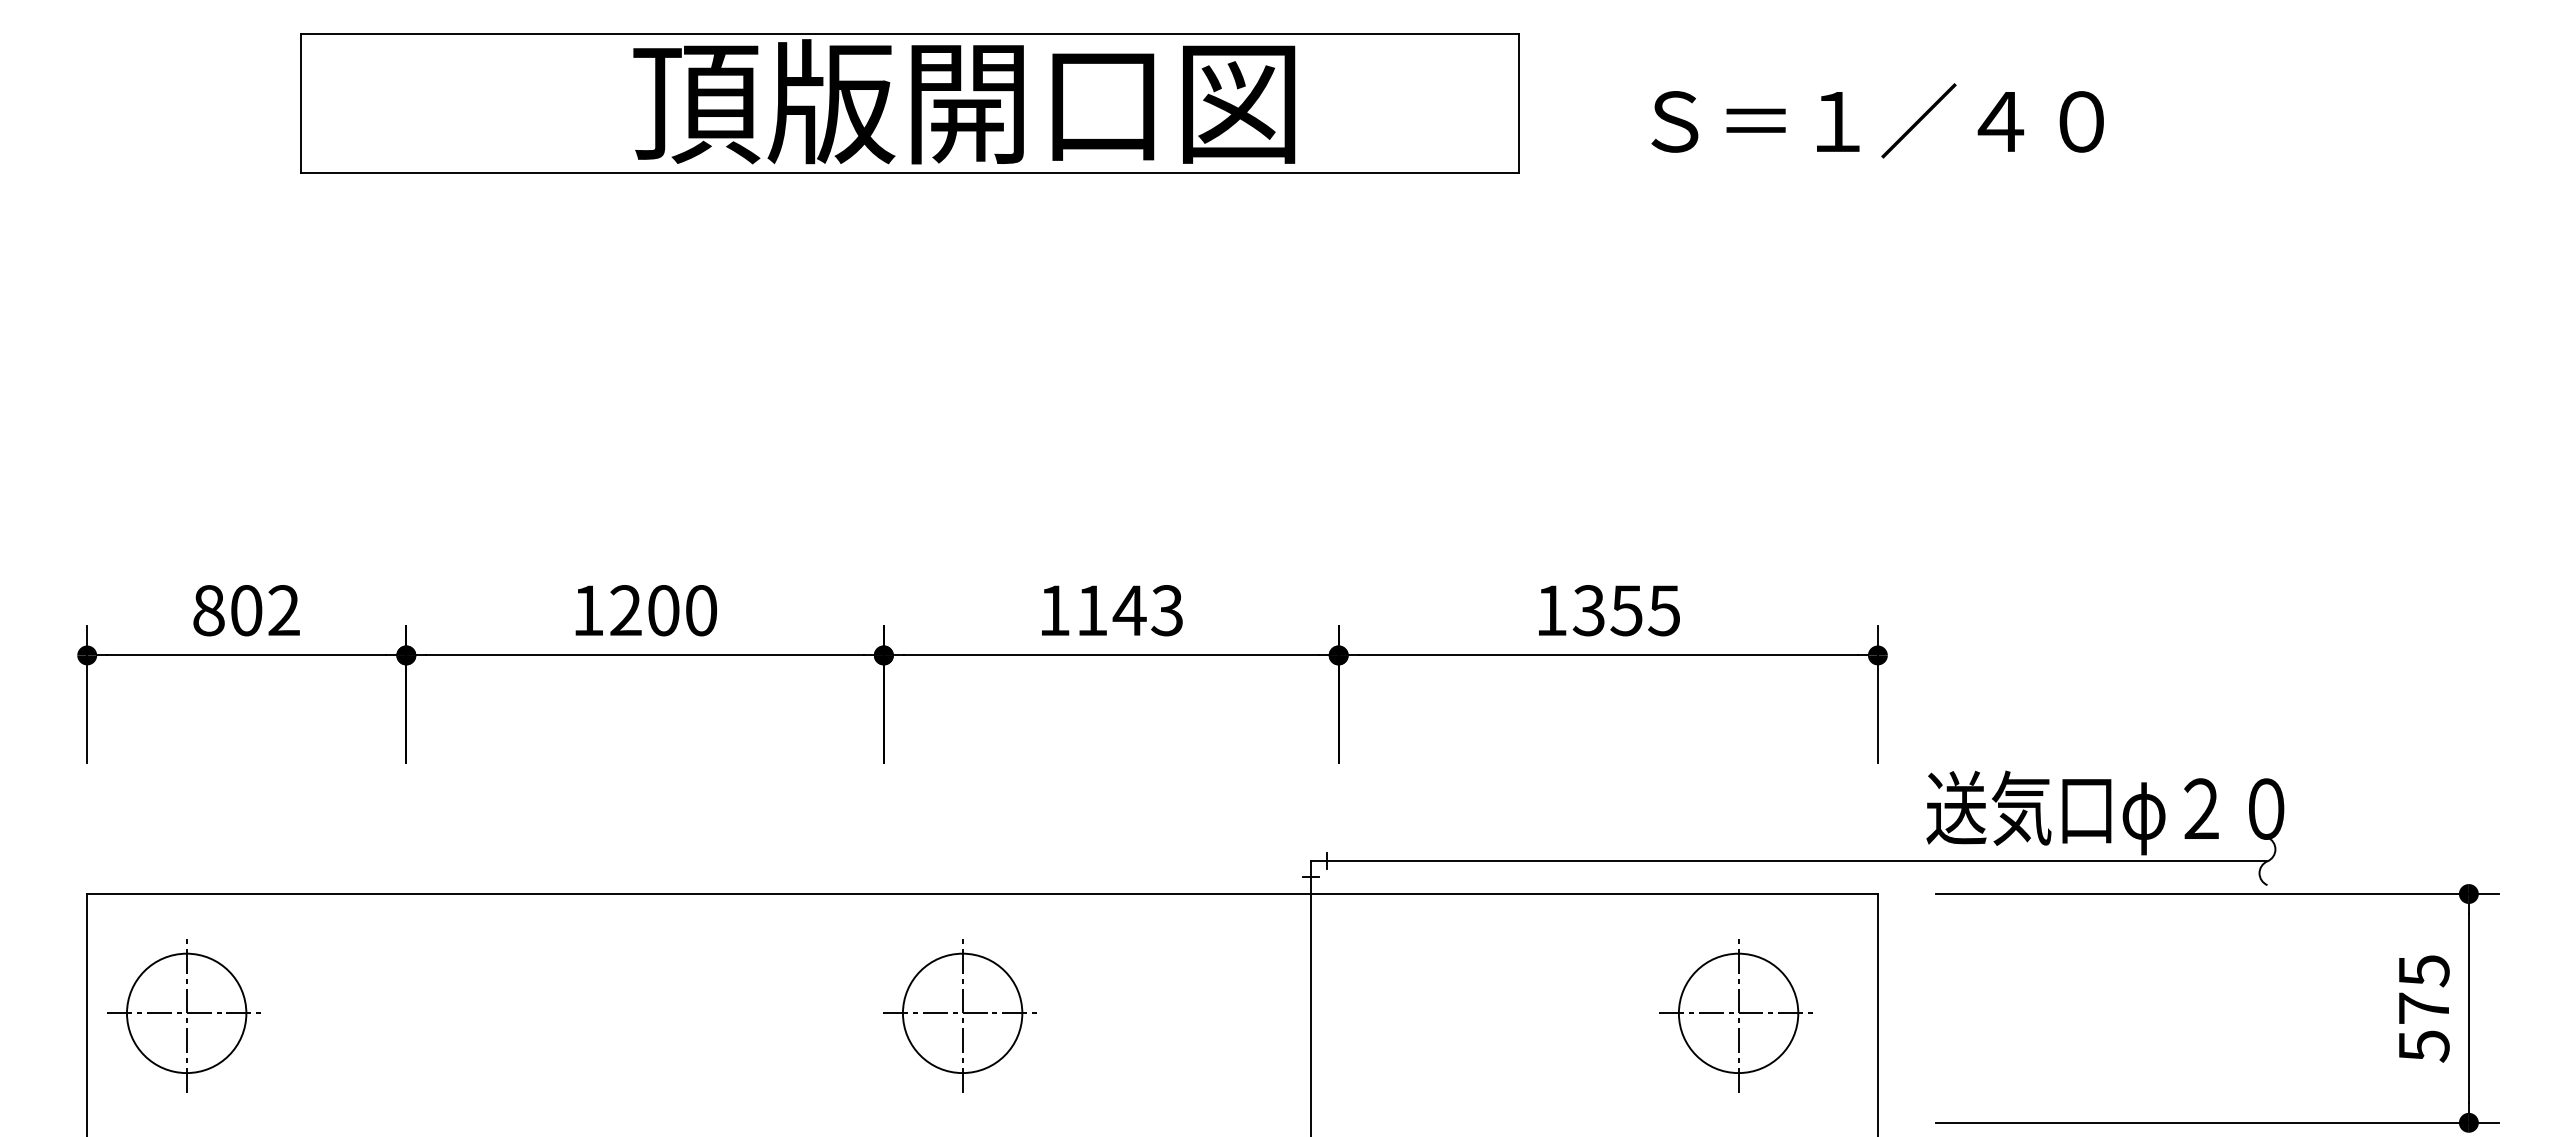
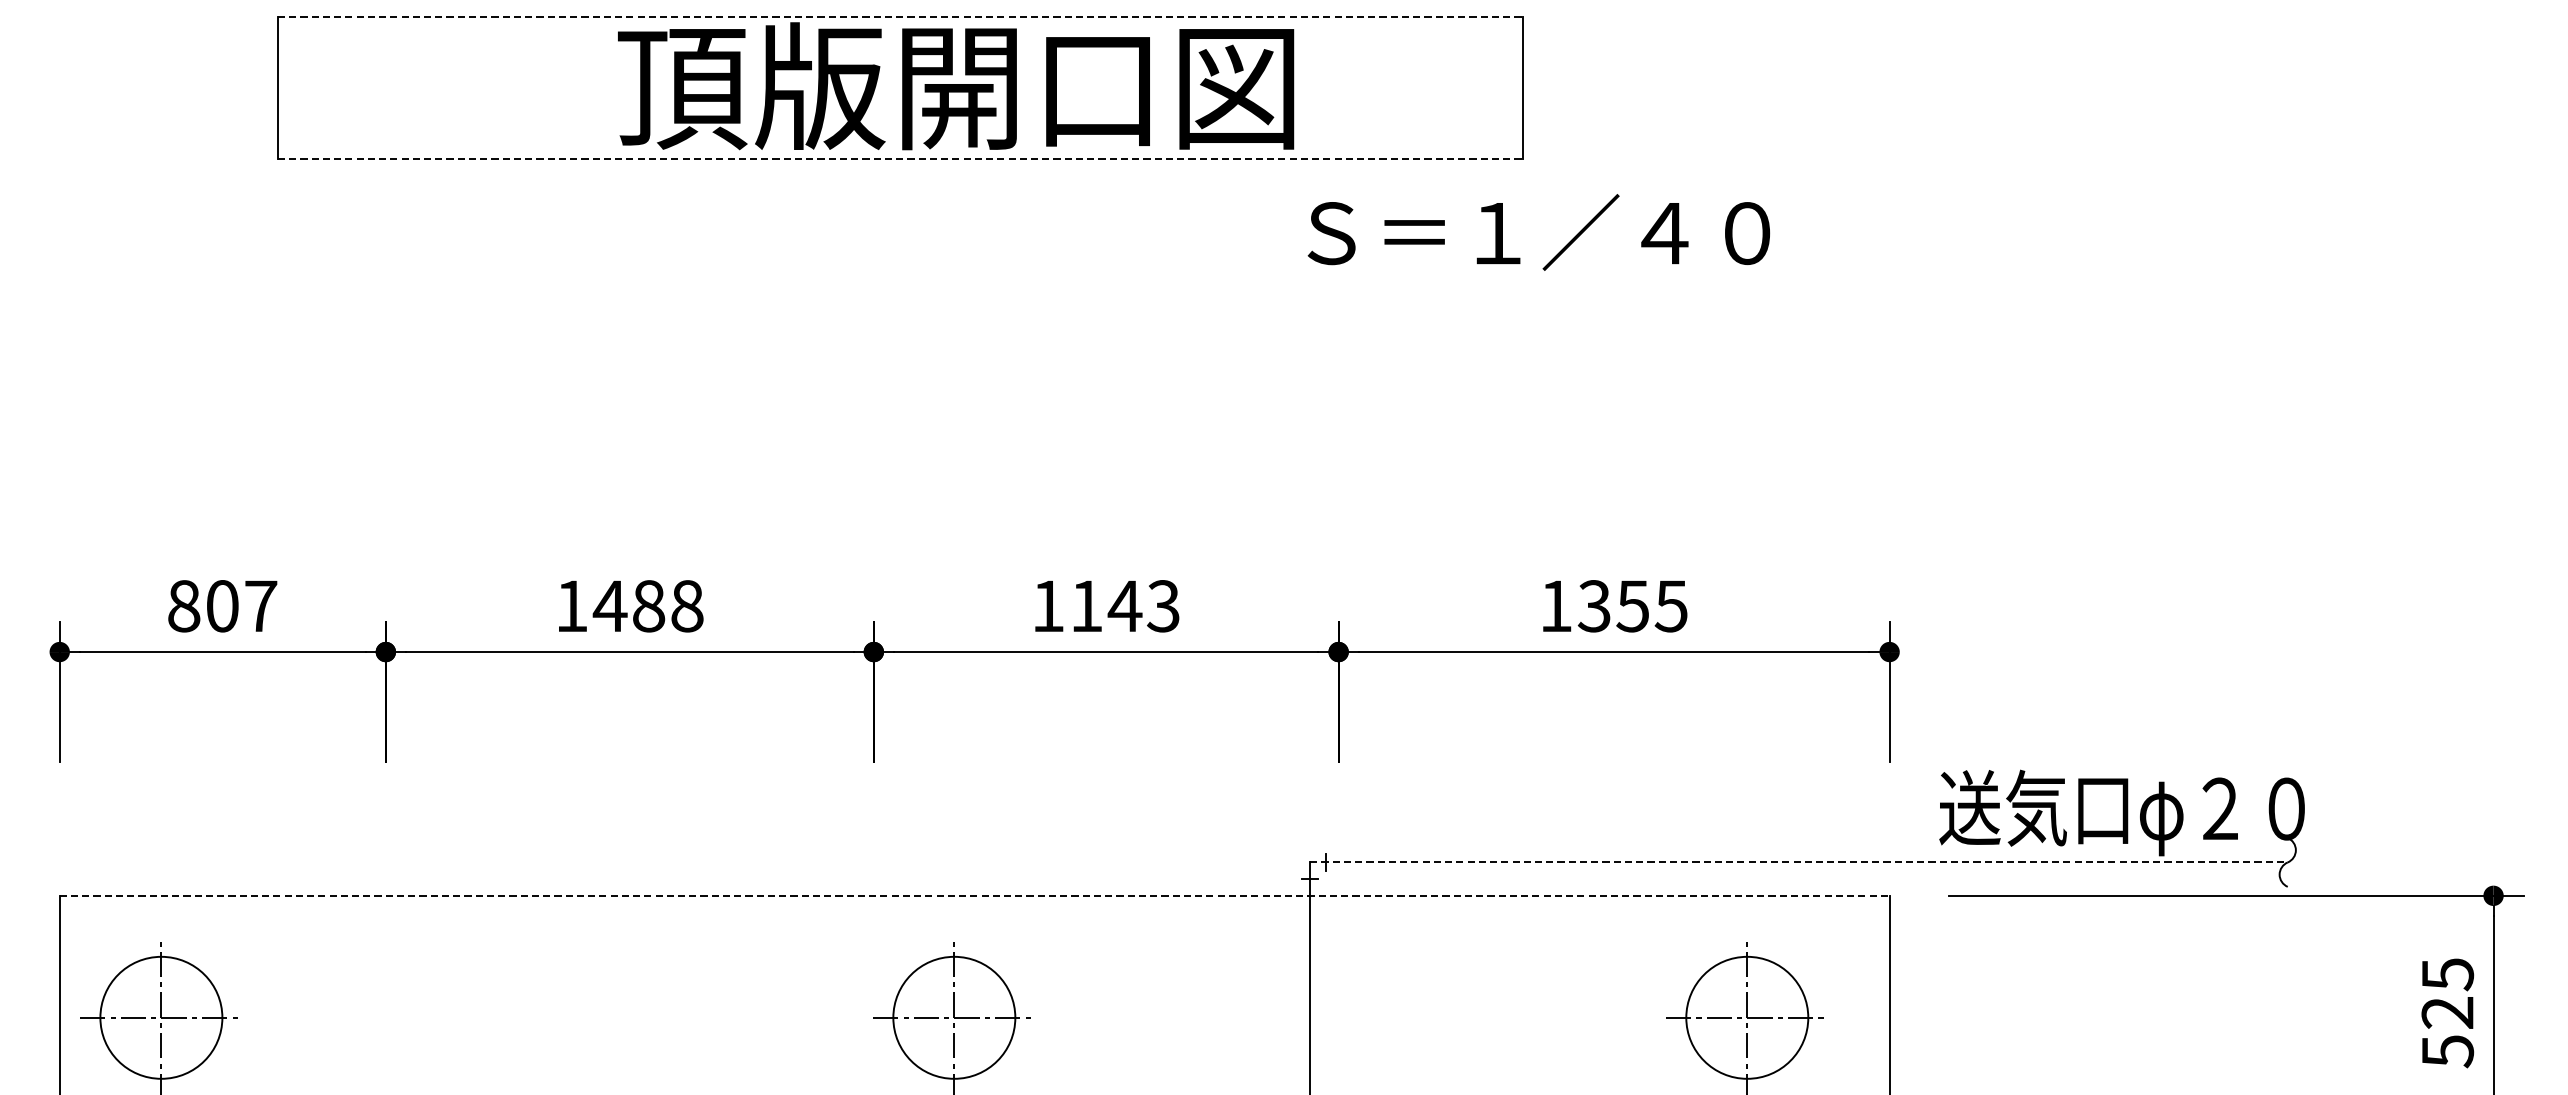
line: (910, 34) -> (901, 17), solid -> dashed
text: (1877, 120) -> (1538, 232), moved
line: (910, 173) -> (901, 159), solid -> dashed
text: (283, 610) -> (260, 606), 802 -> 807
text: (662, 610) -> (647, 606), 1200 -> 1488
line: (1789, 861) -> (1799, 862), solid -> dashed
line: (983, 894) -> (975, 896), solid -> dashed
text: (2423, 1008) -> (2447, 1012), 575 -> 525

